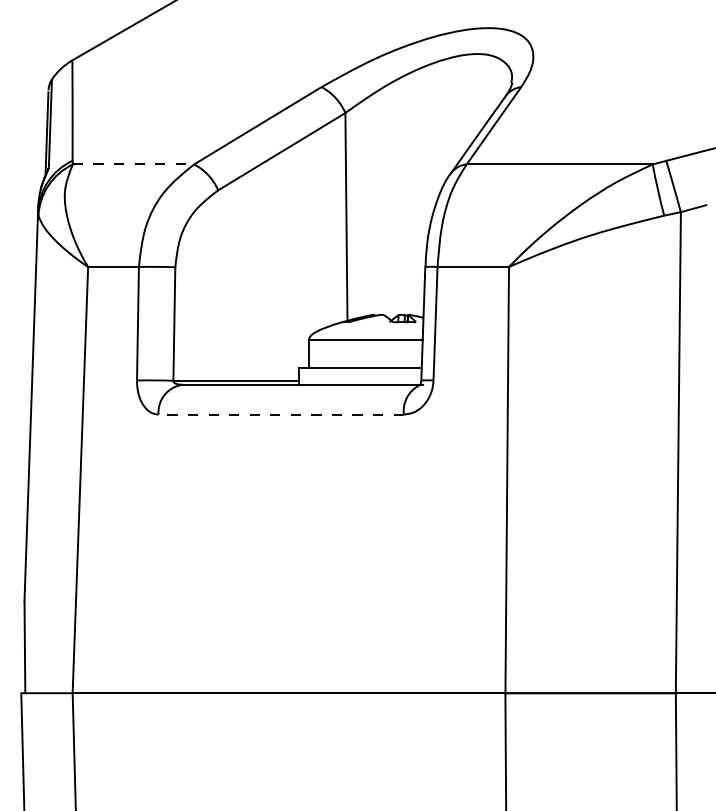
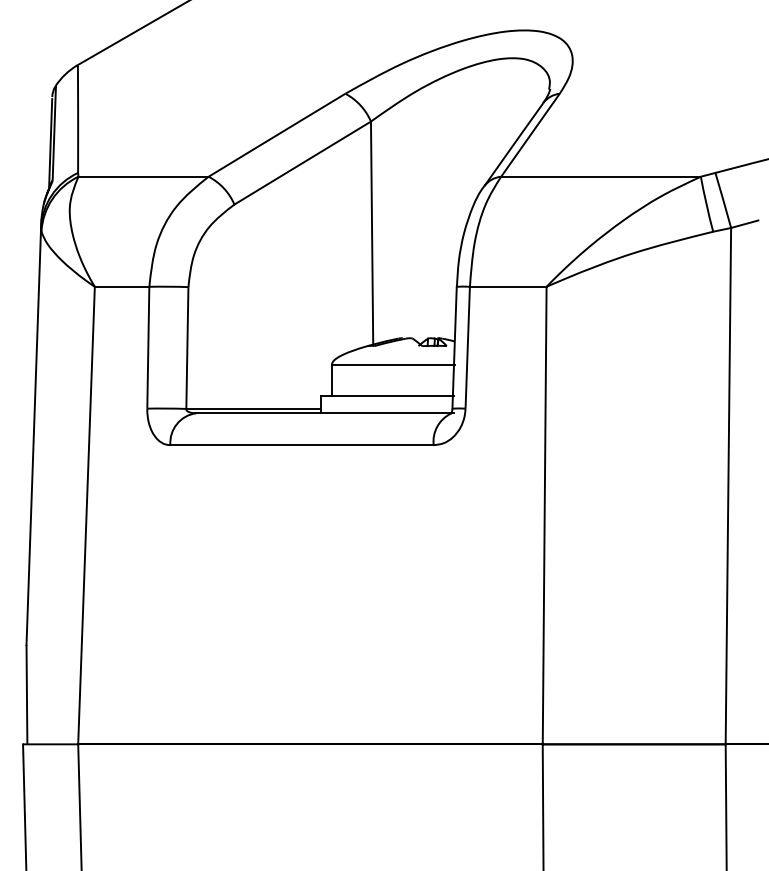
line: (134, 164) -> (144, 176), dashed -> solid
line: (281, 414) -> (302, 445), dashed -> solid

